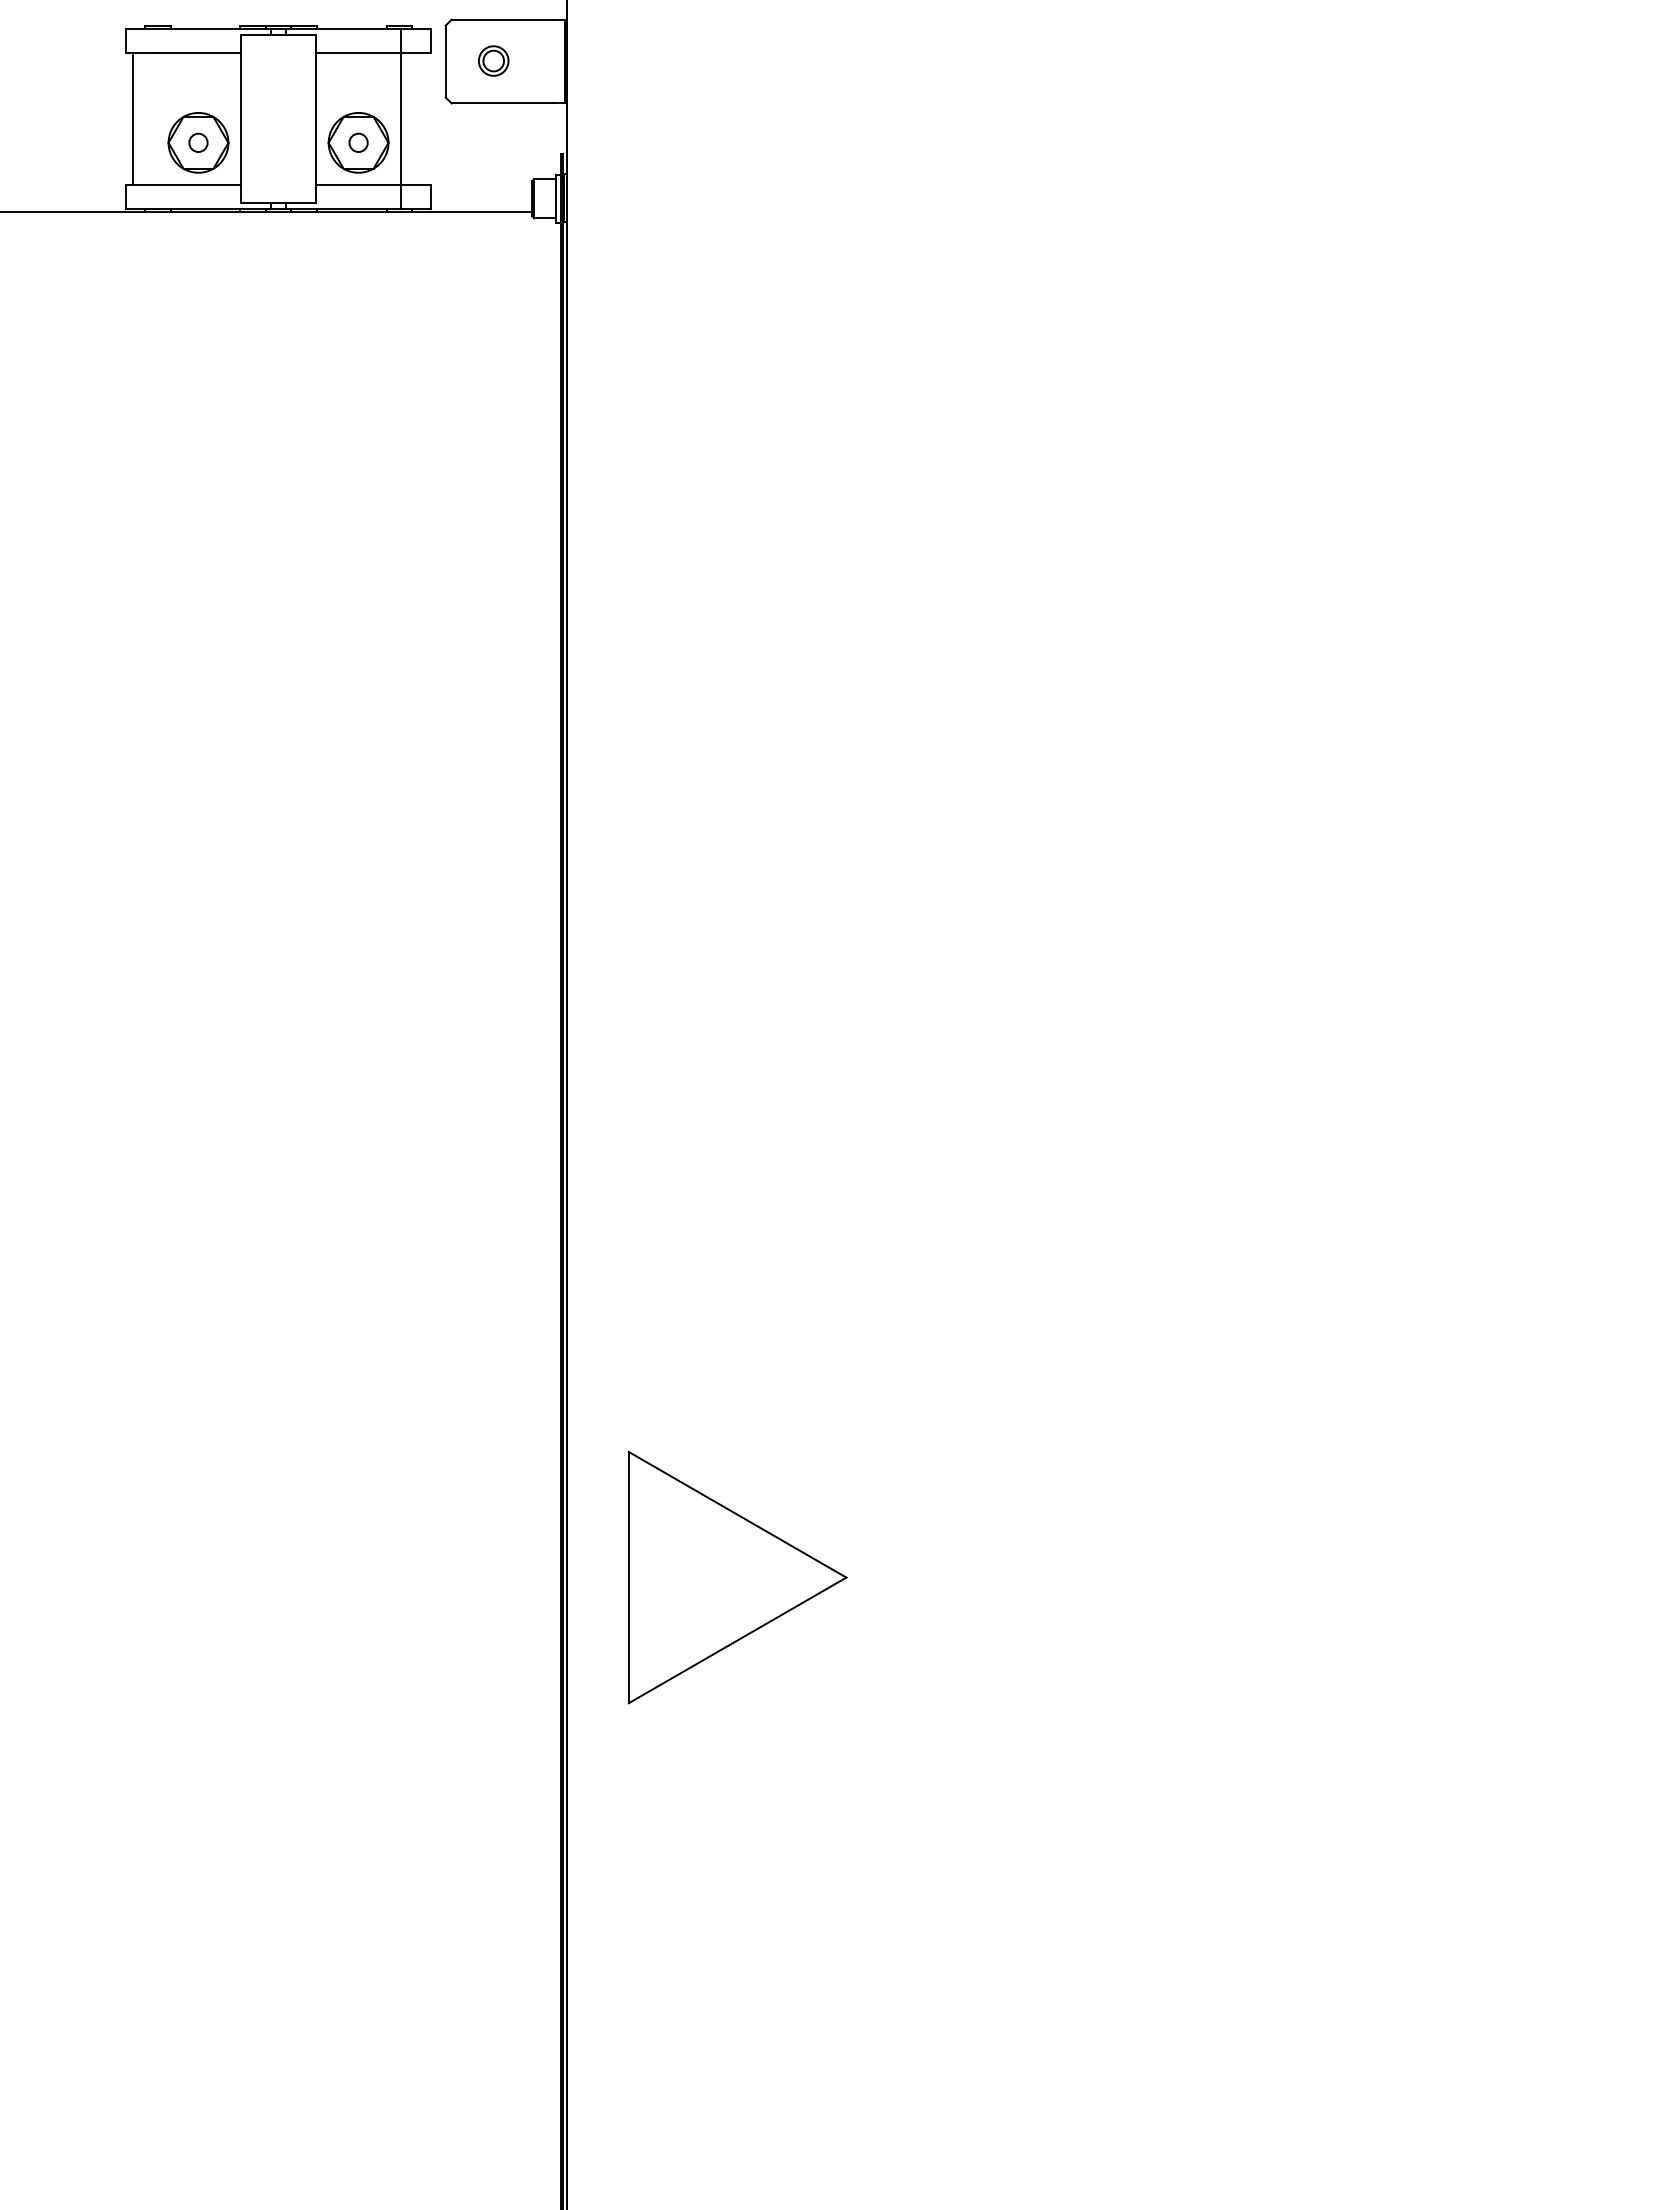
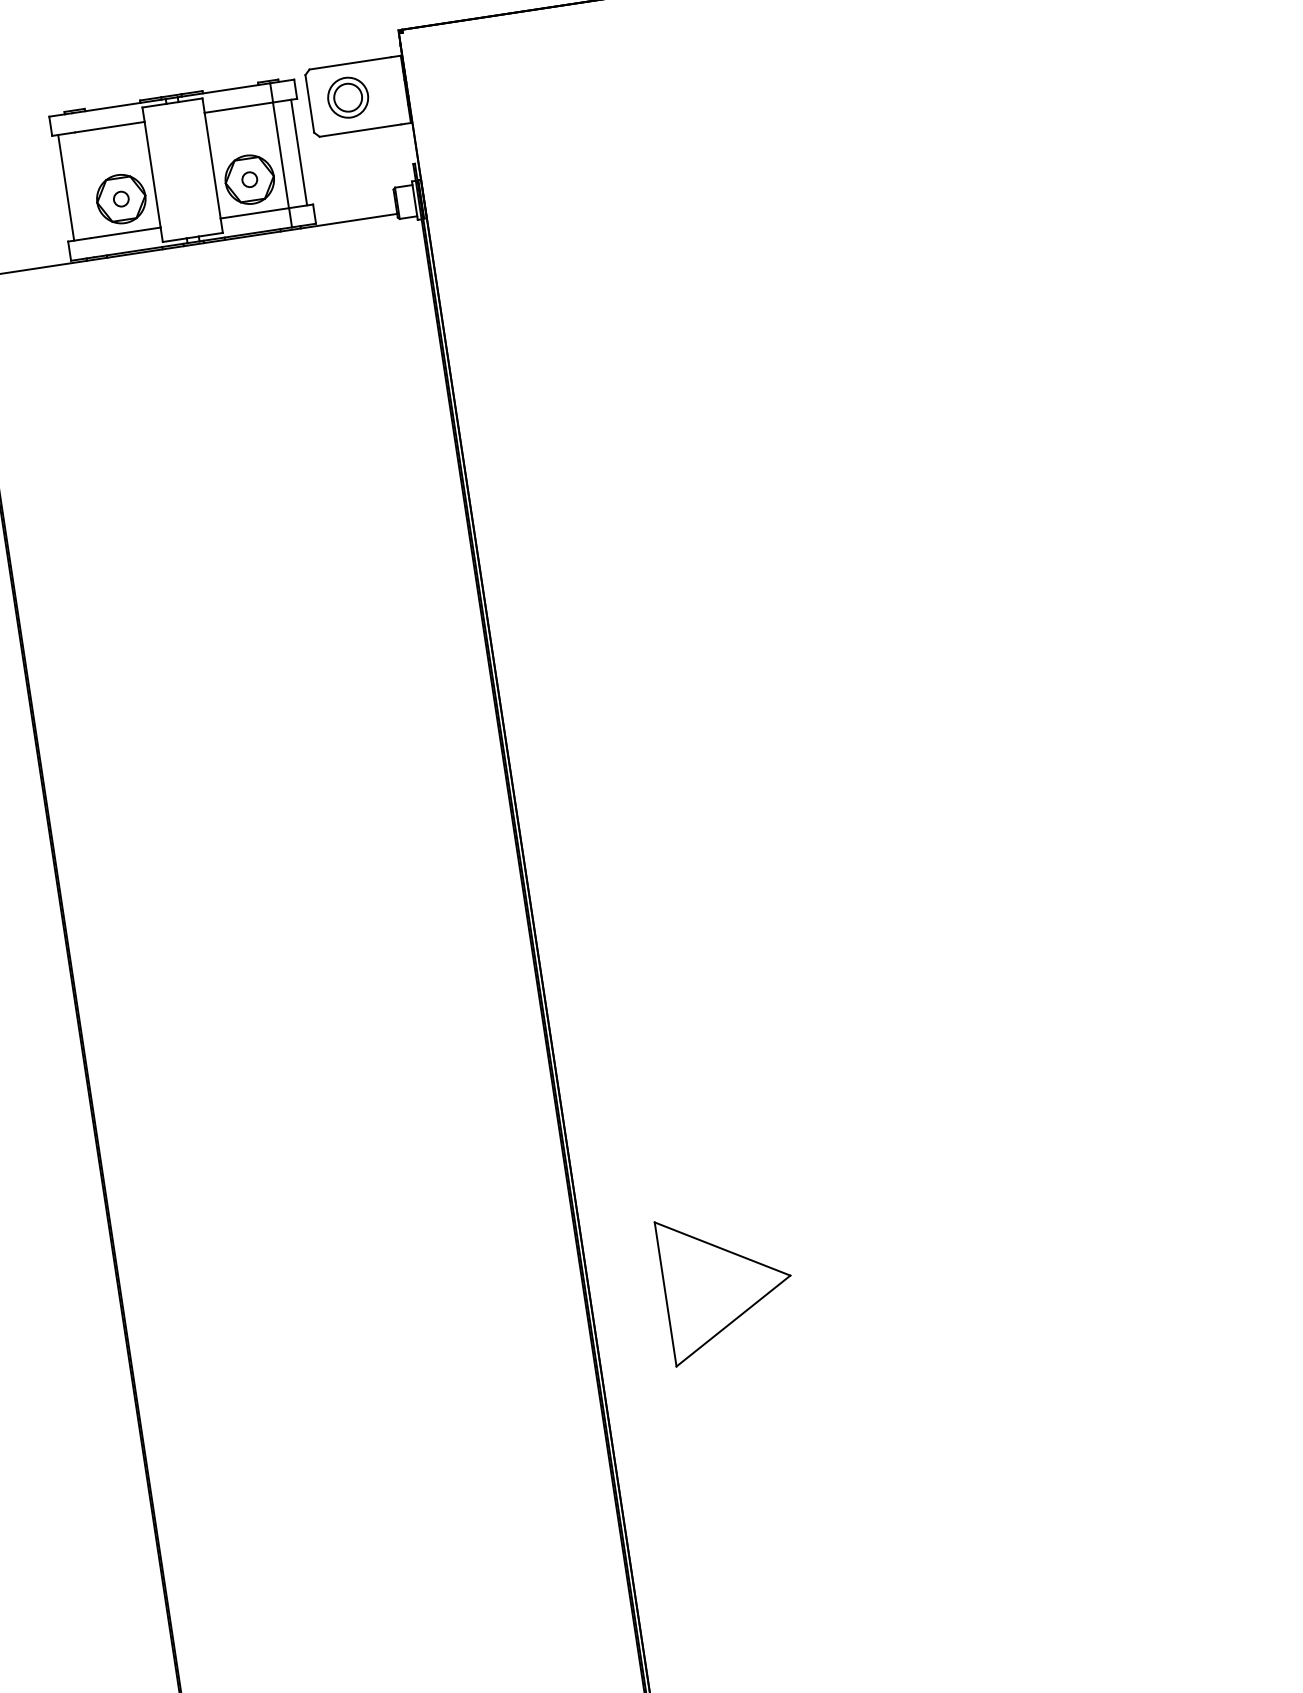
part: (493, 60) -> (348, 97), size x1.67
line: (423, 118) -> (298, 152), added
part: (737, 1577) -> (727, 1284), size x0.71

